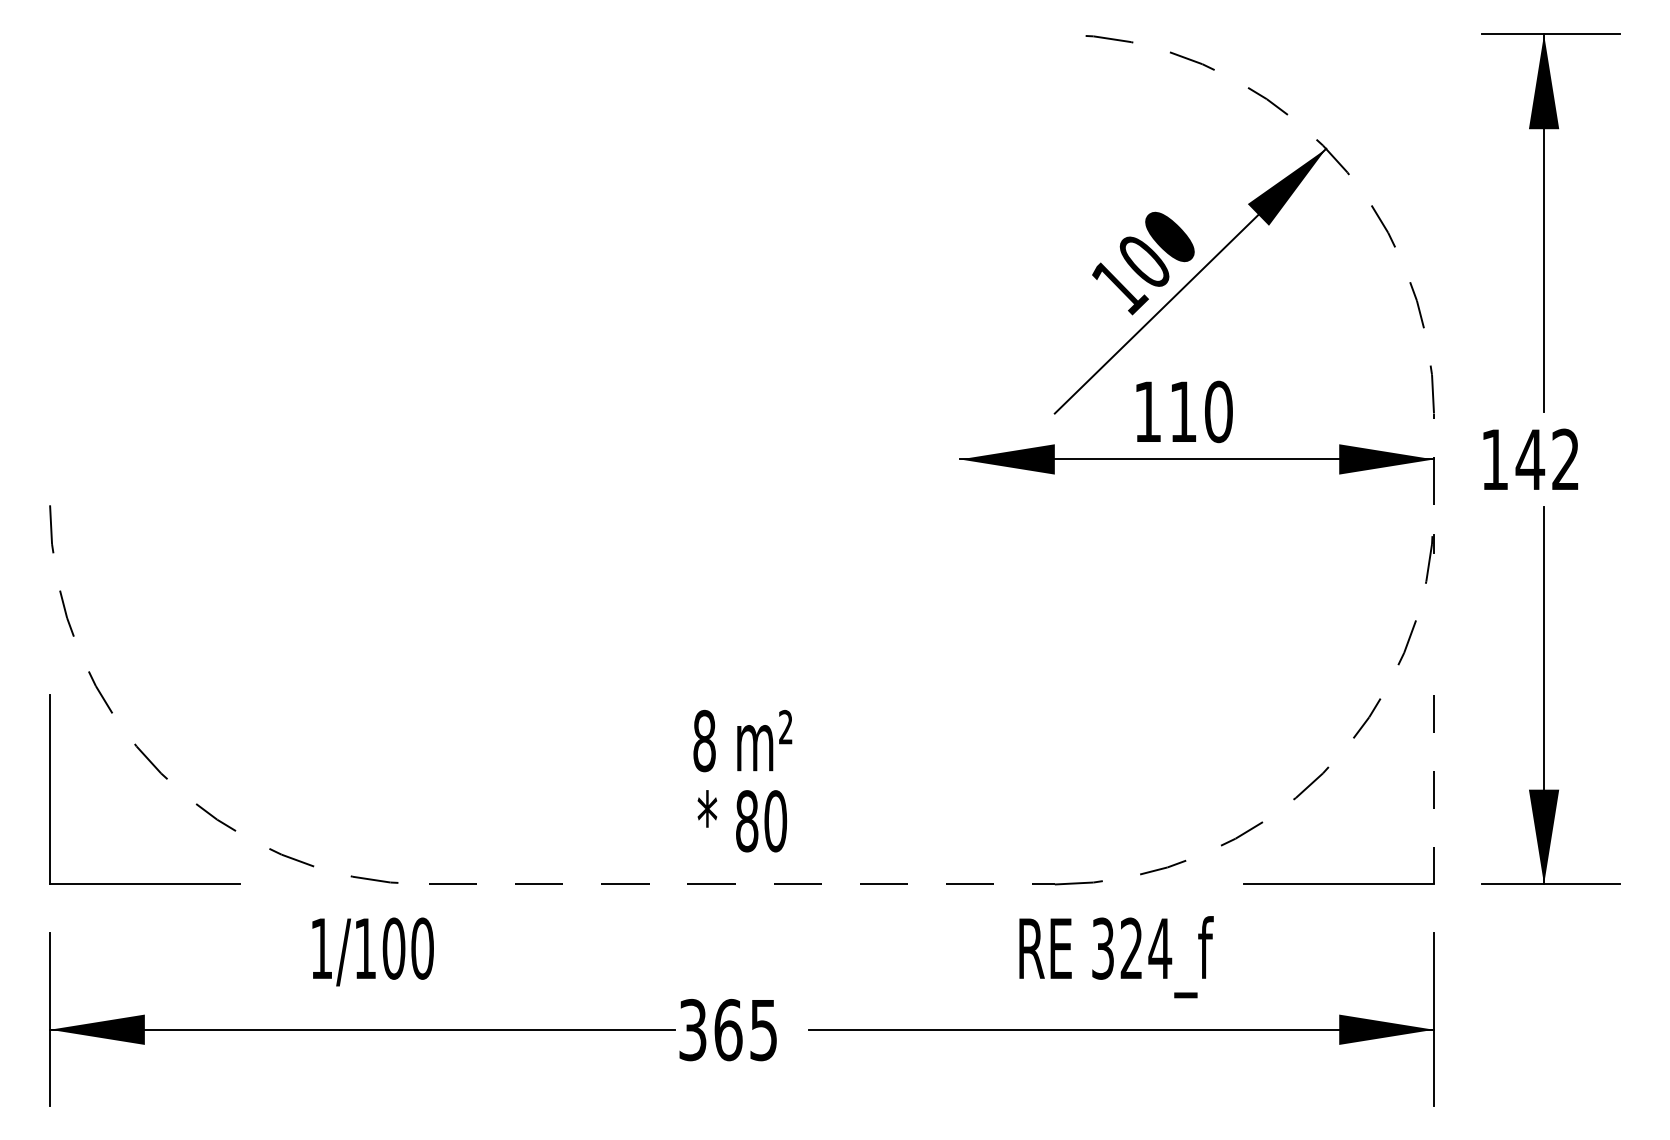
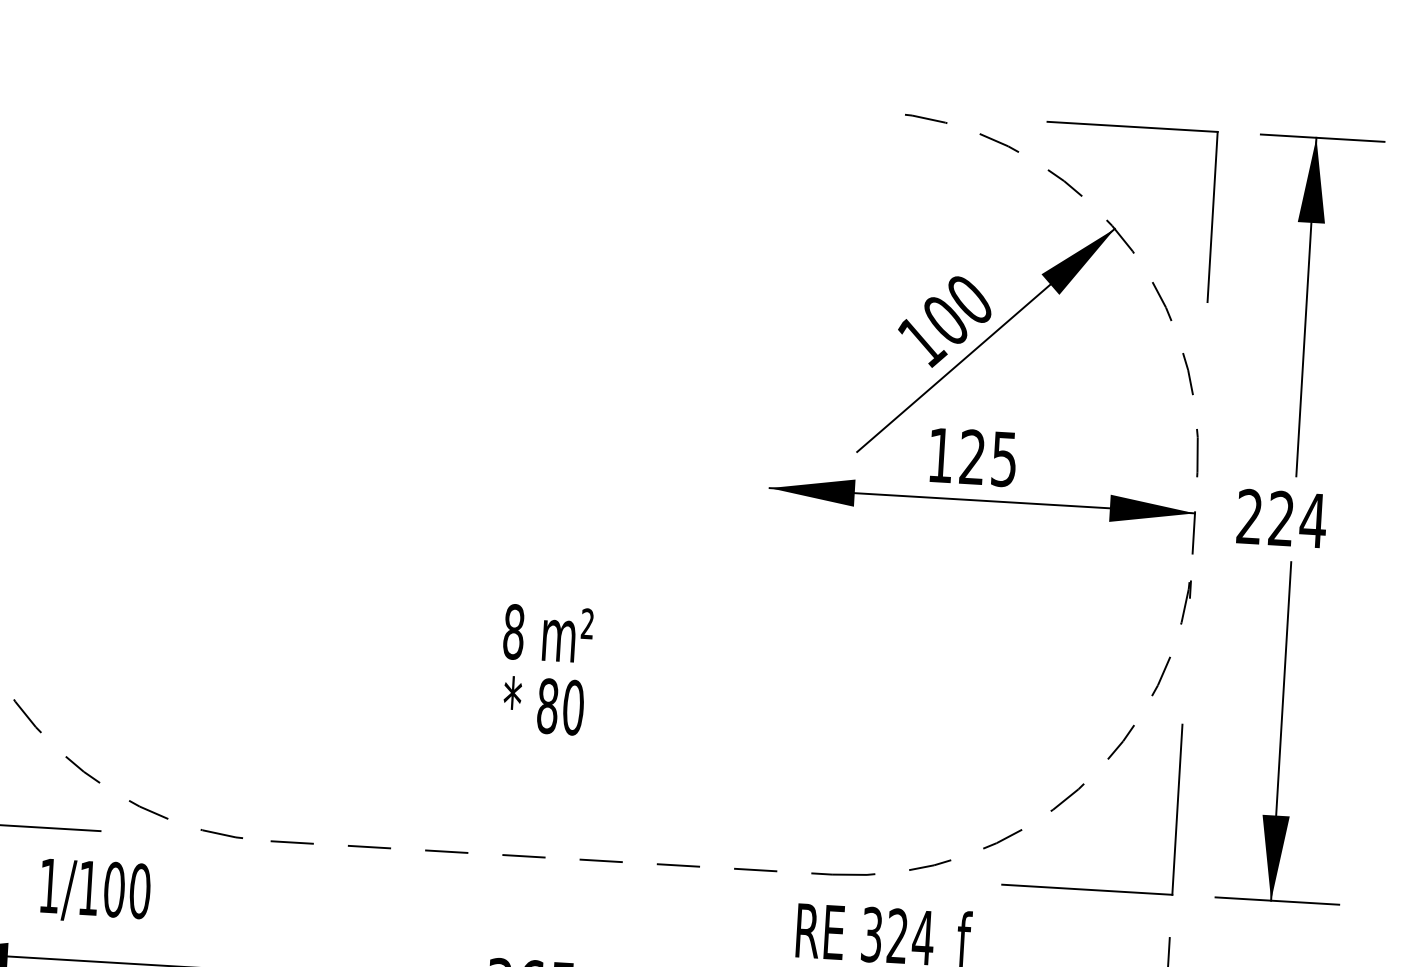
part: (1338, 34) -> (1131, 126), added
text: (1200, 411) -> (988, 457), 110 -> 125
text: (1530, 458) -> (1281, 517), 142 -> 224
text: (742, 780) -> (545, 669), moved
line: (1434, 789) -> (1177, 809), dashed -> solid
text: (372, 951) -> (95, 891), moved

